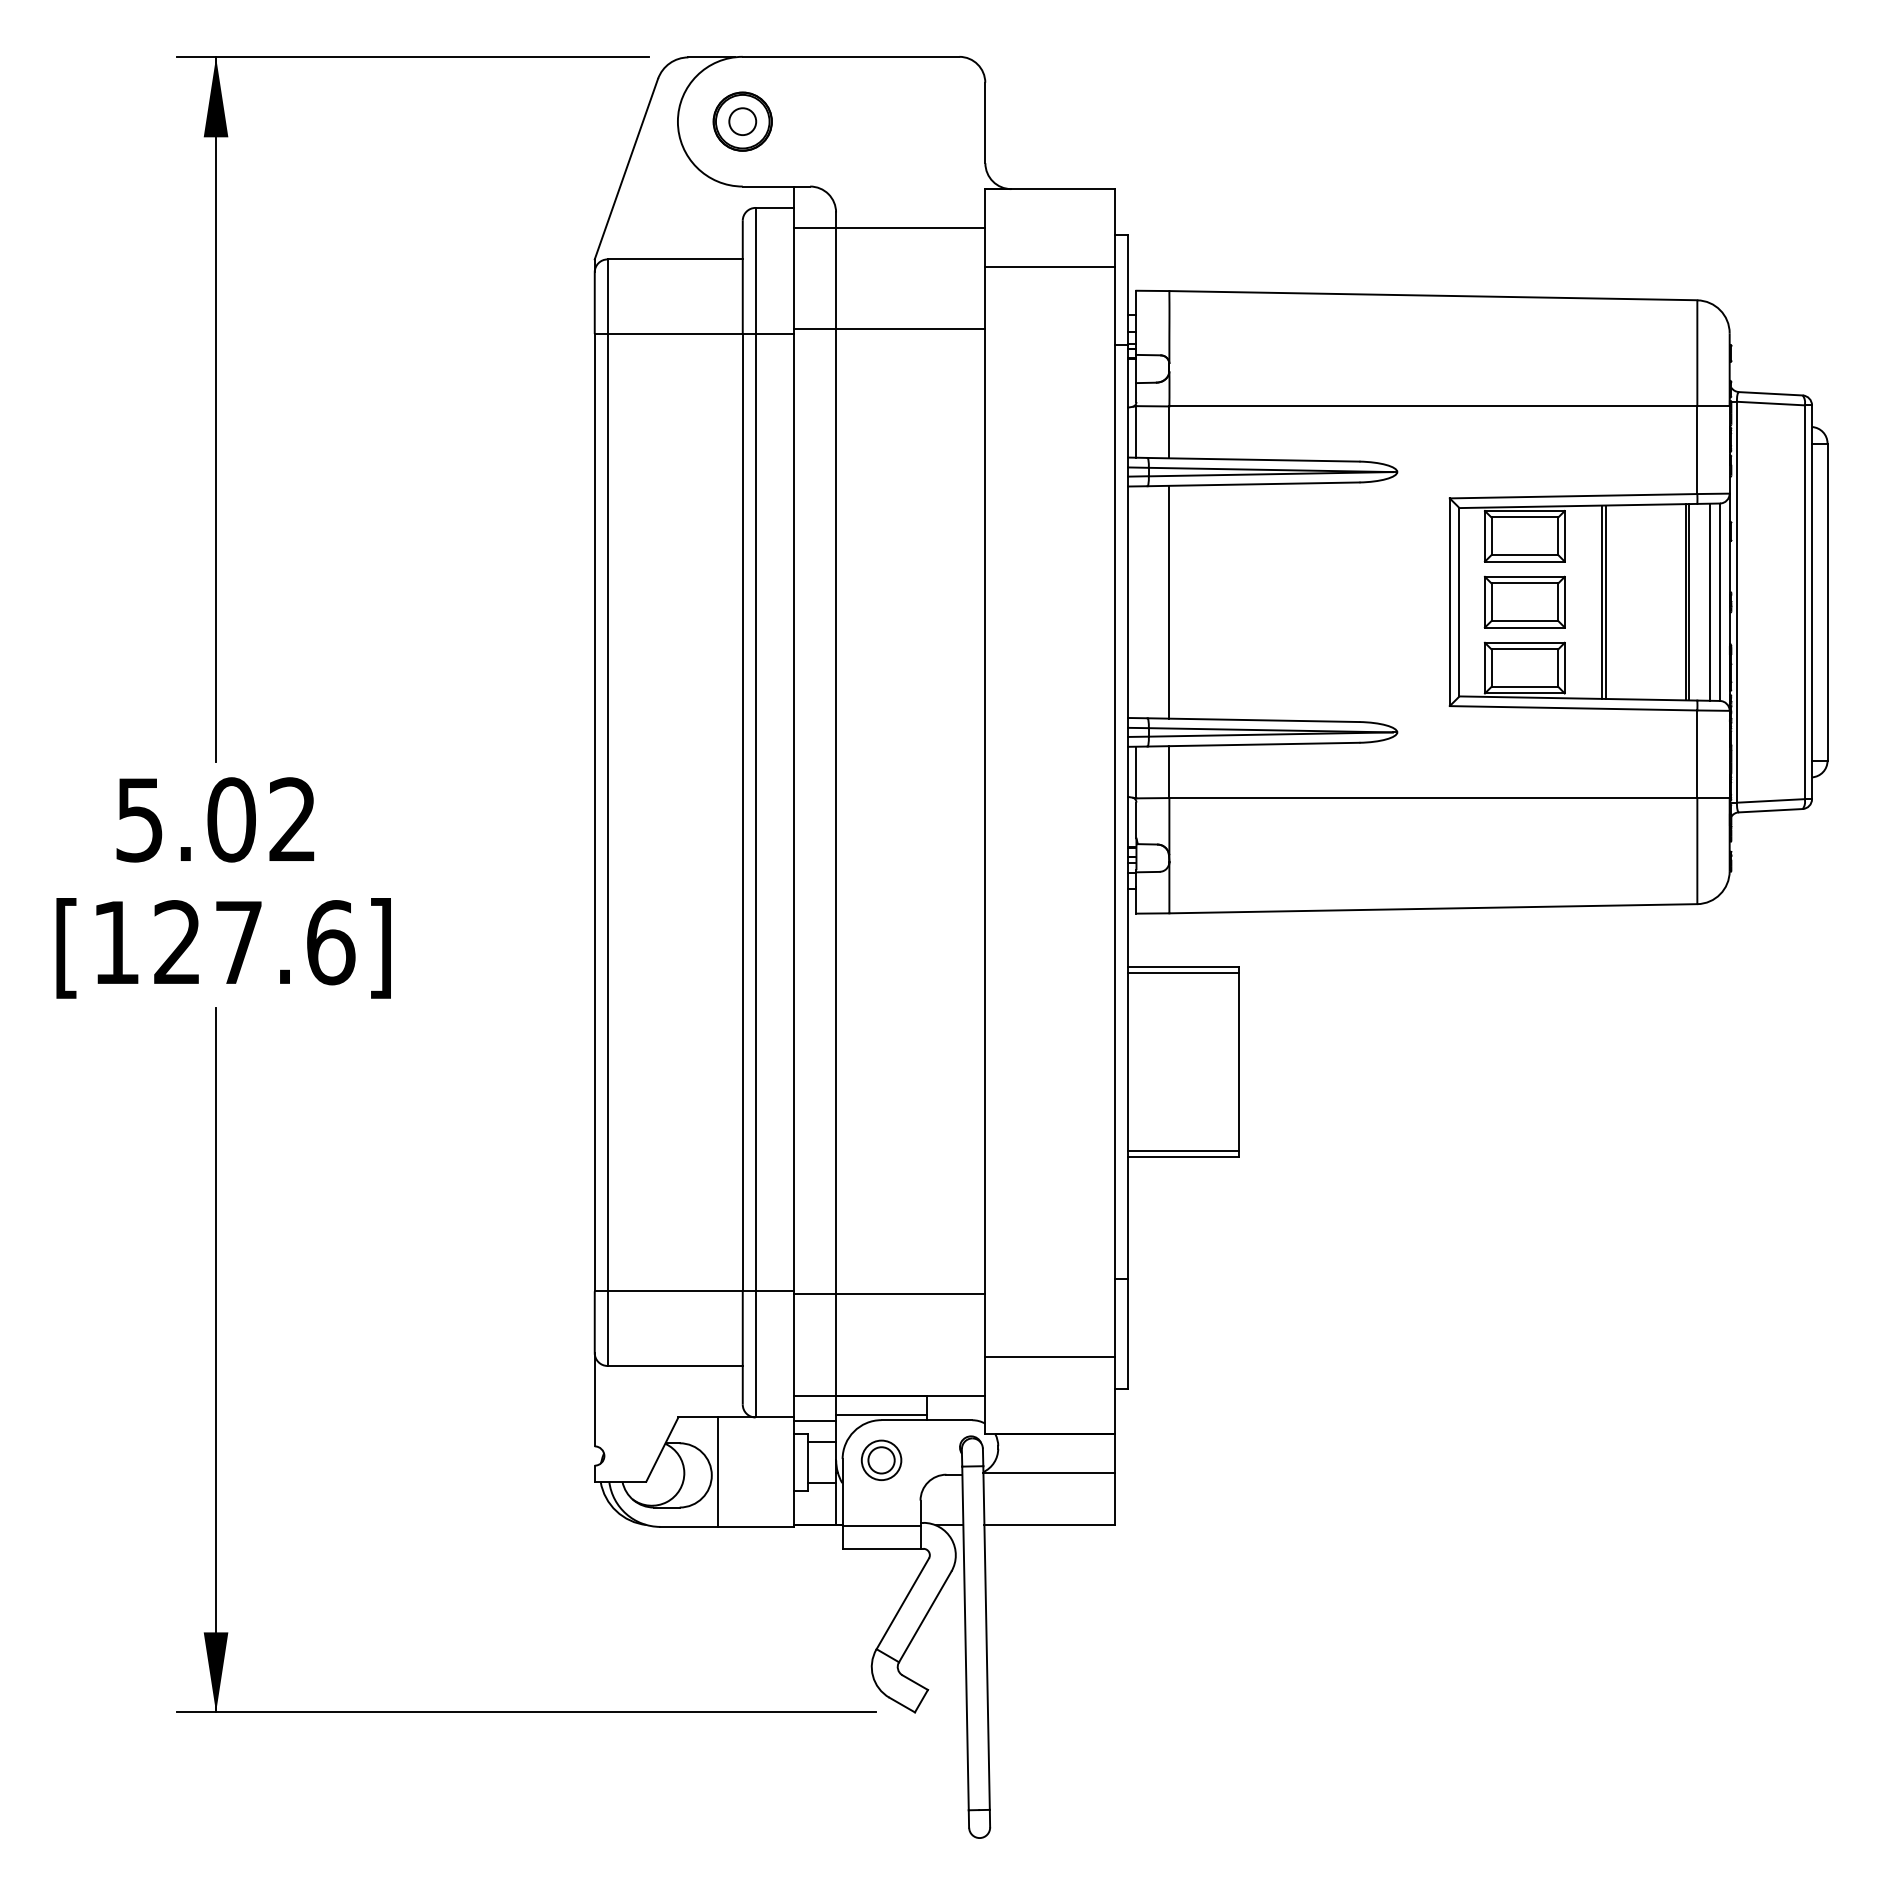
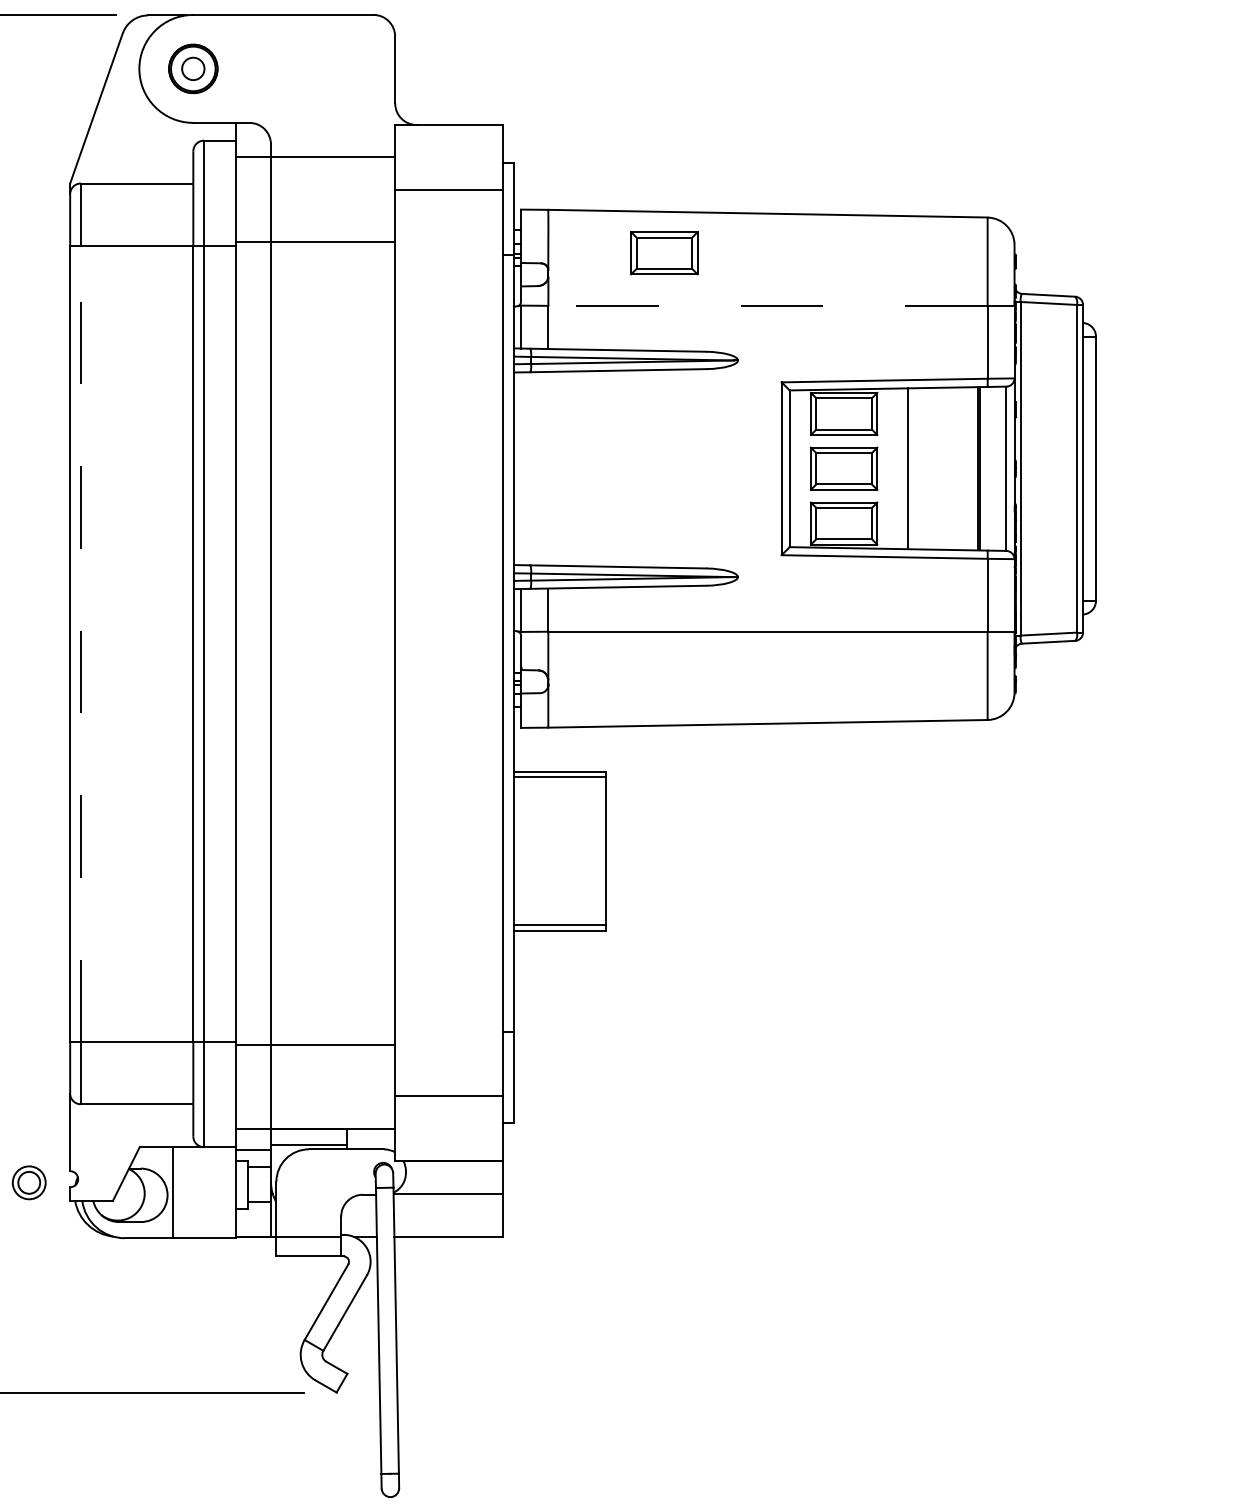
part: (1308, 342) -> (664, 252), added
line: (1433, 406) -> (768, 305), solid -> dashed
line: (1169, 601) -> (548, 468), removed
line: (1605, 601) -> (911, 468), removed
line: (1709, 601) -> (997, 468), removed
line: (607, 812) -> (80, 643), solid -> dashed
part: (881, 1459) -> (29, 1182), moved

